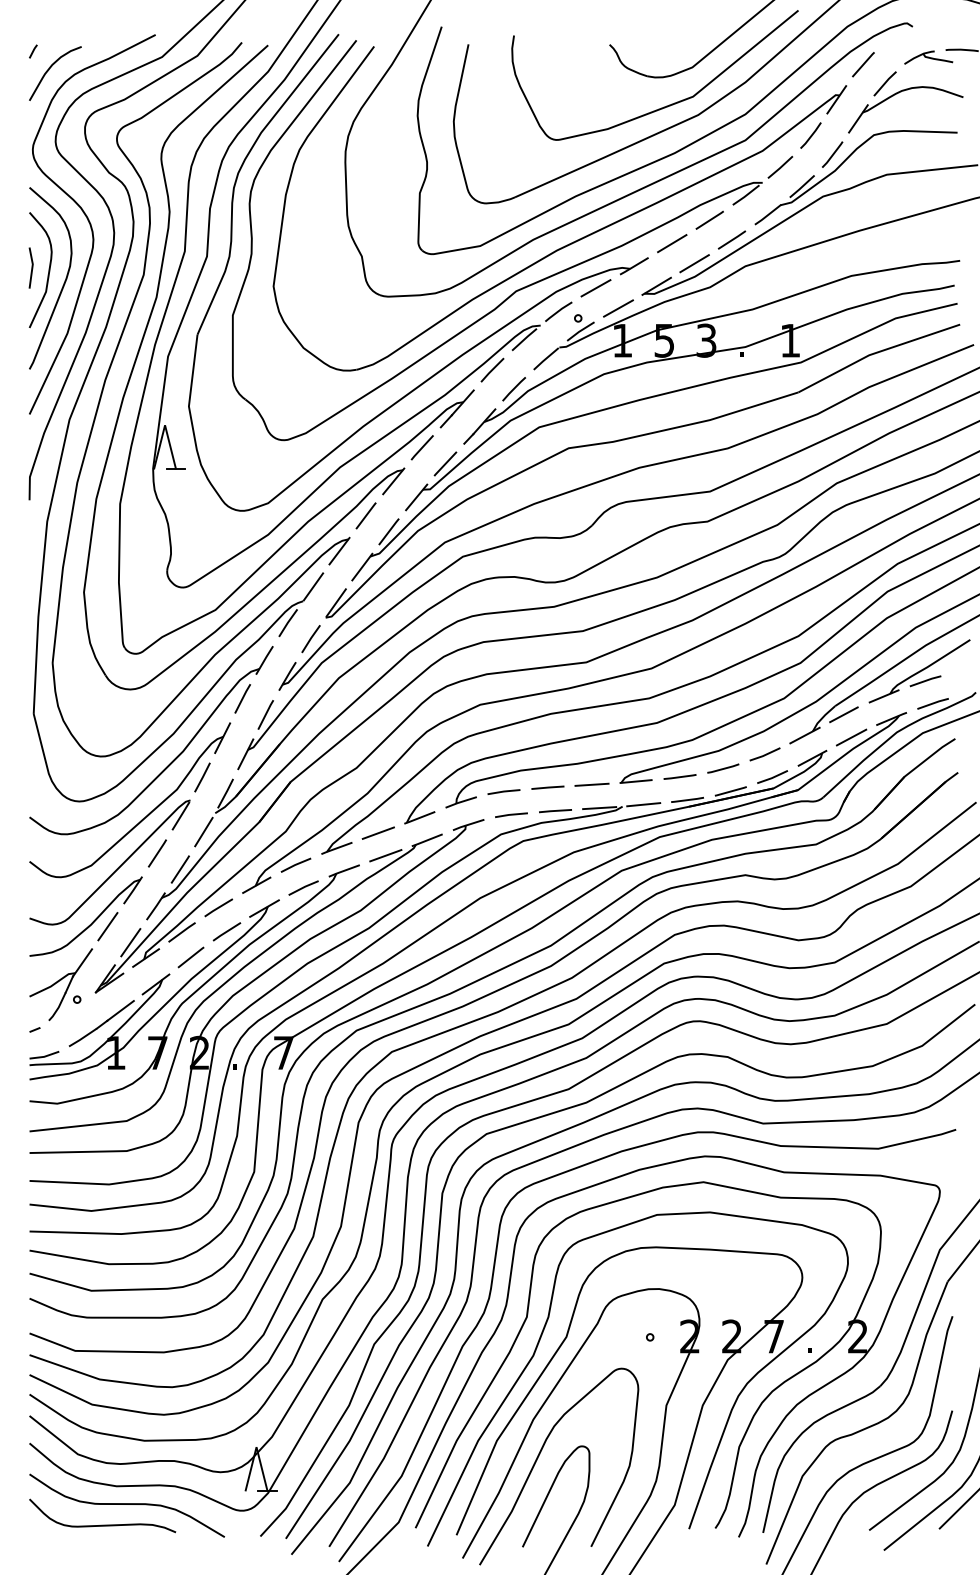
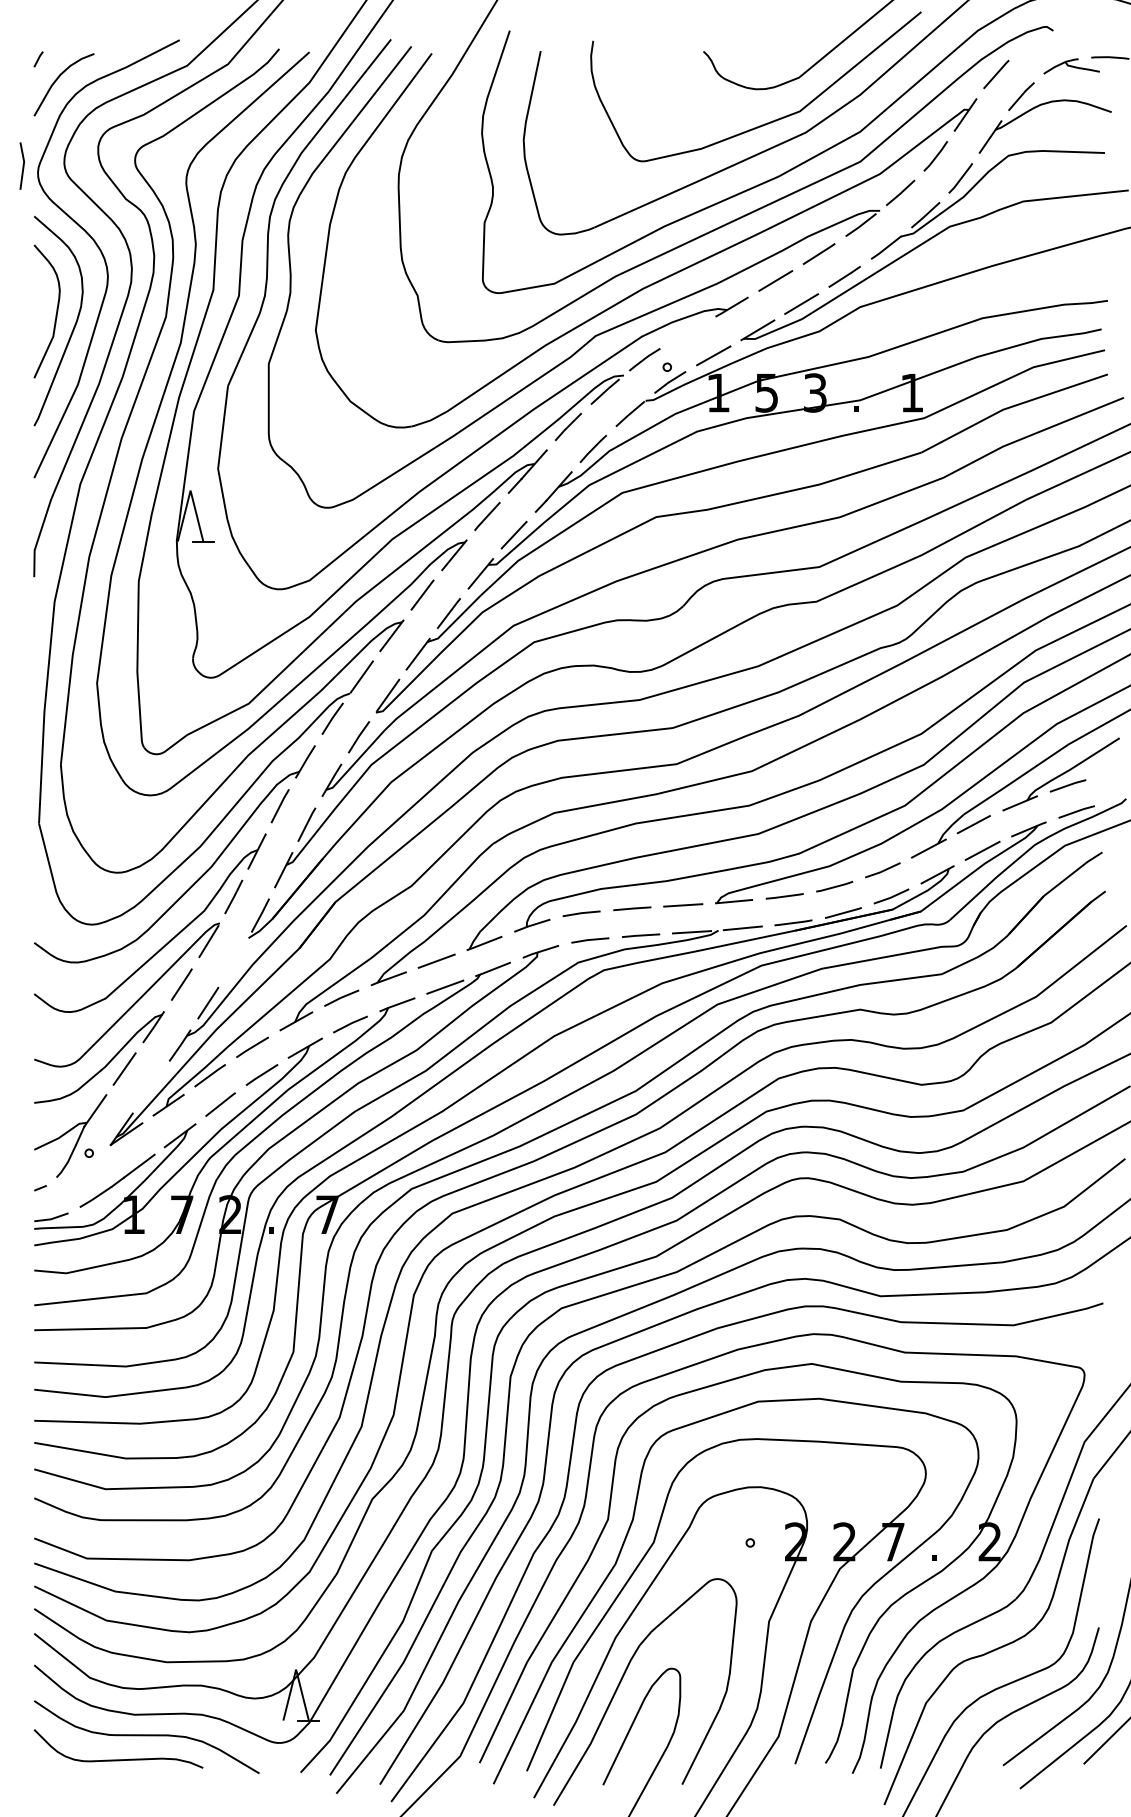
line: (31, 267) -> (22, 165), moved
line: (595, 288) -> (687, 332), removed
line: (203, 831) -> (234, 959), removed
line: (130, 942) -> (150, 1087), removed

